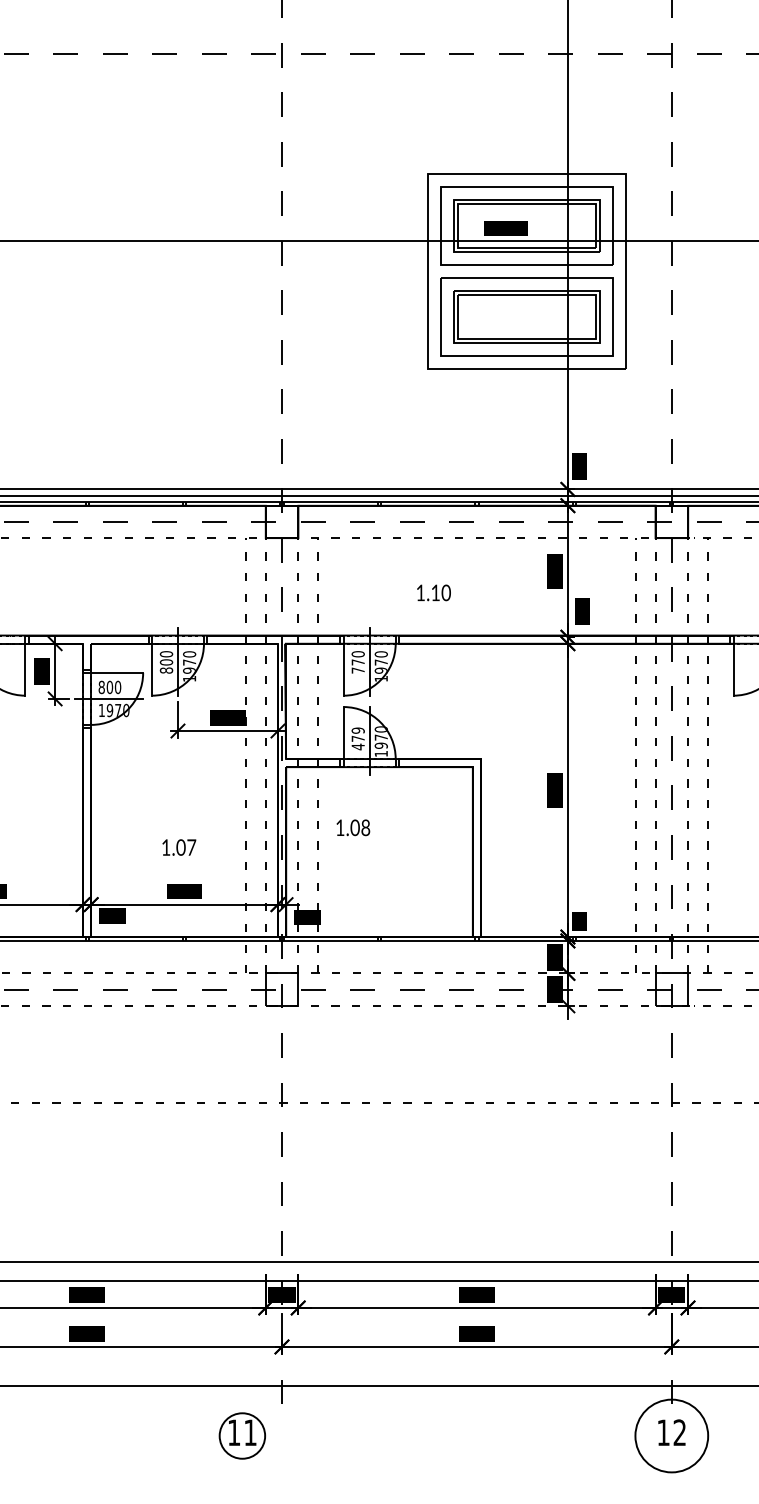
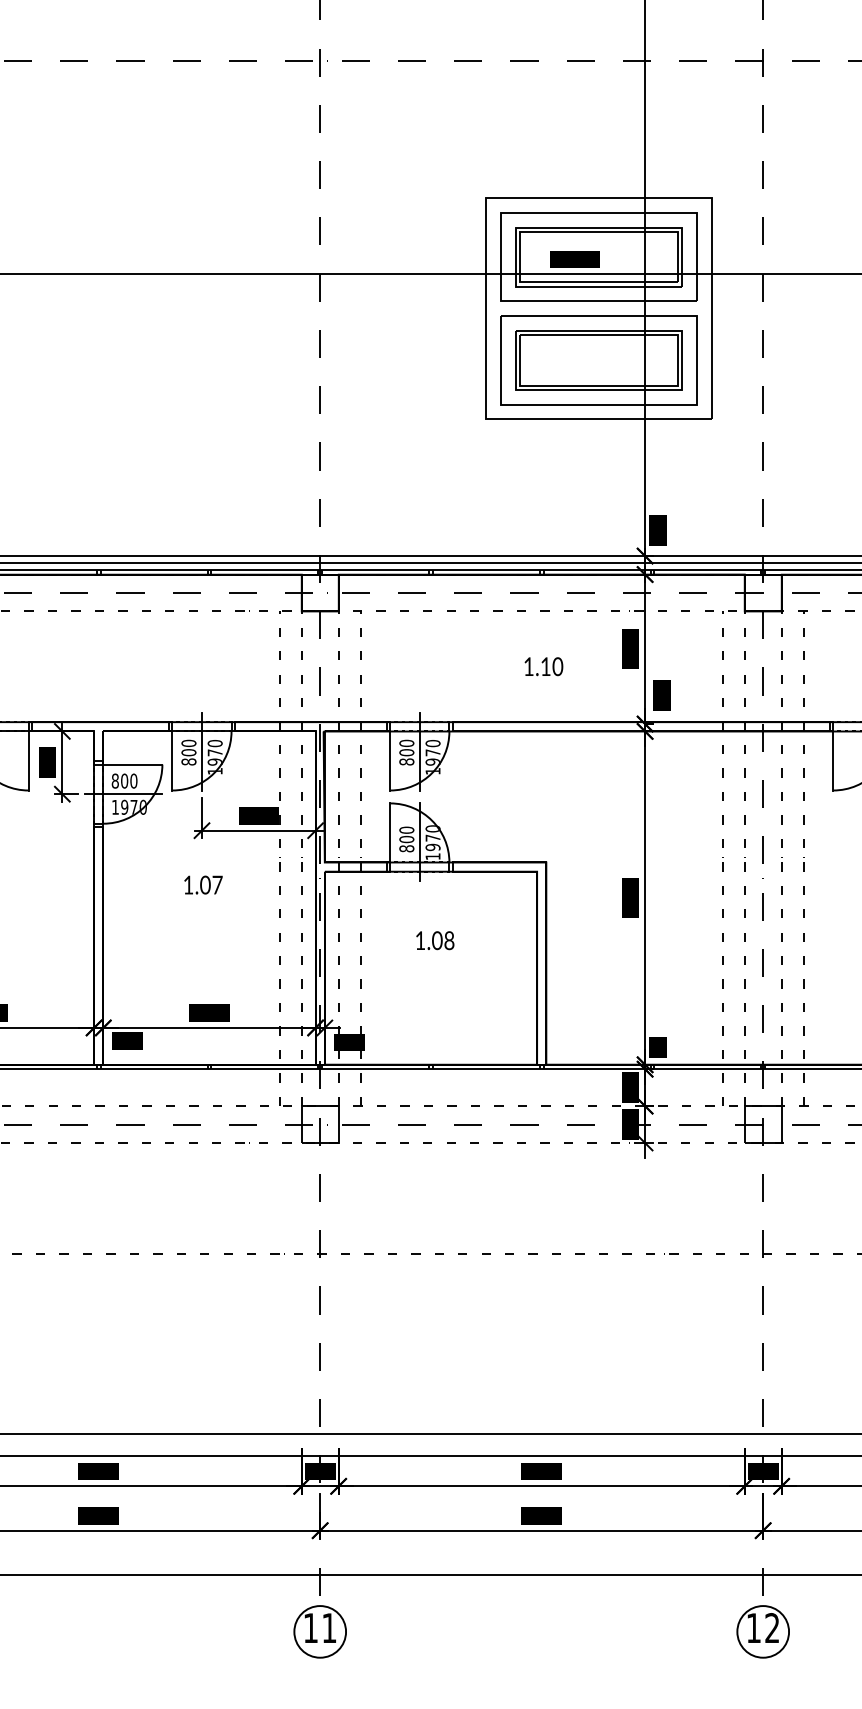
text: (433, 592) -> (543, 666), moved
text: (357, 666) -> (406, 757), 770 -> 800
text: (357, 738) -> (406, 839), 479 -> 800
text: (353, 827) -> (435, 940), moved
text: (179, 847) -> (203, 884), moved
part: (241, 1435) -> (319, 1631), moved
circle: (672, 1435) -> (763, 1631), size x0.62

